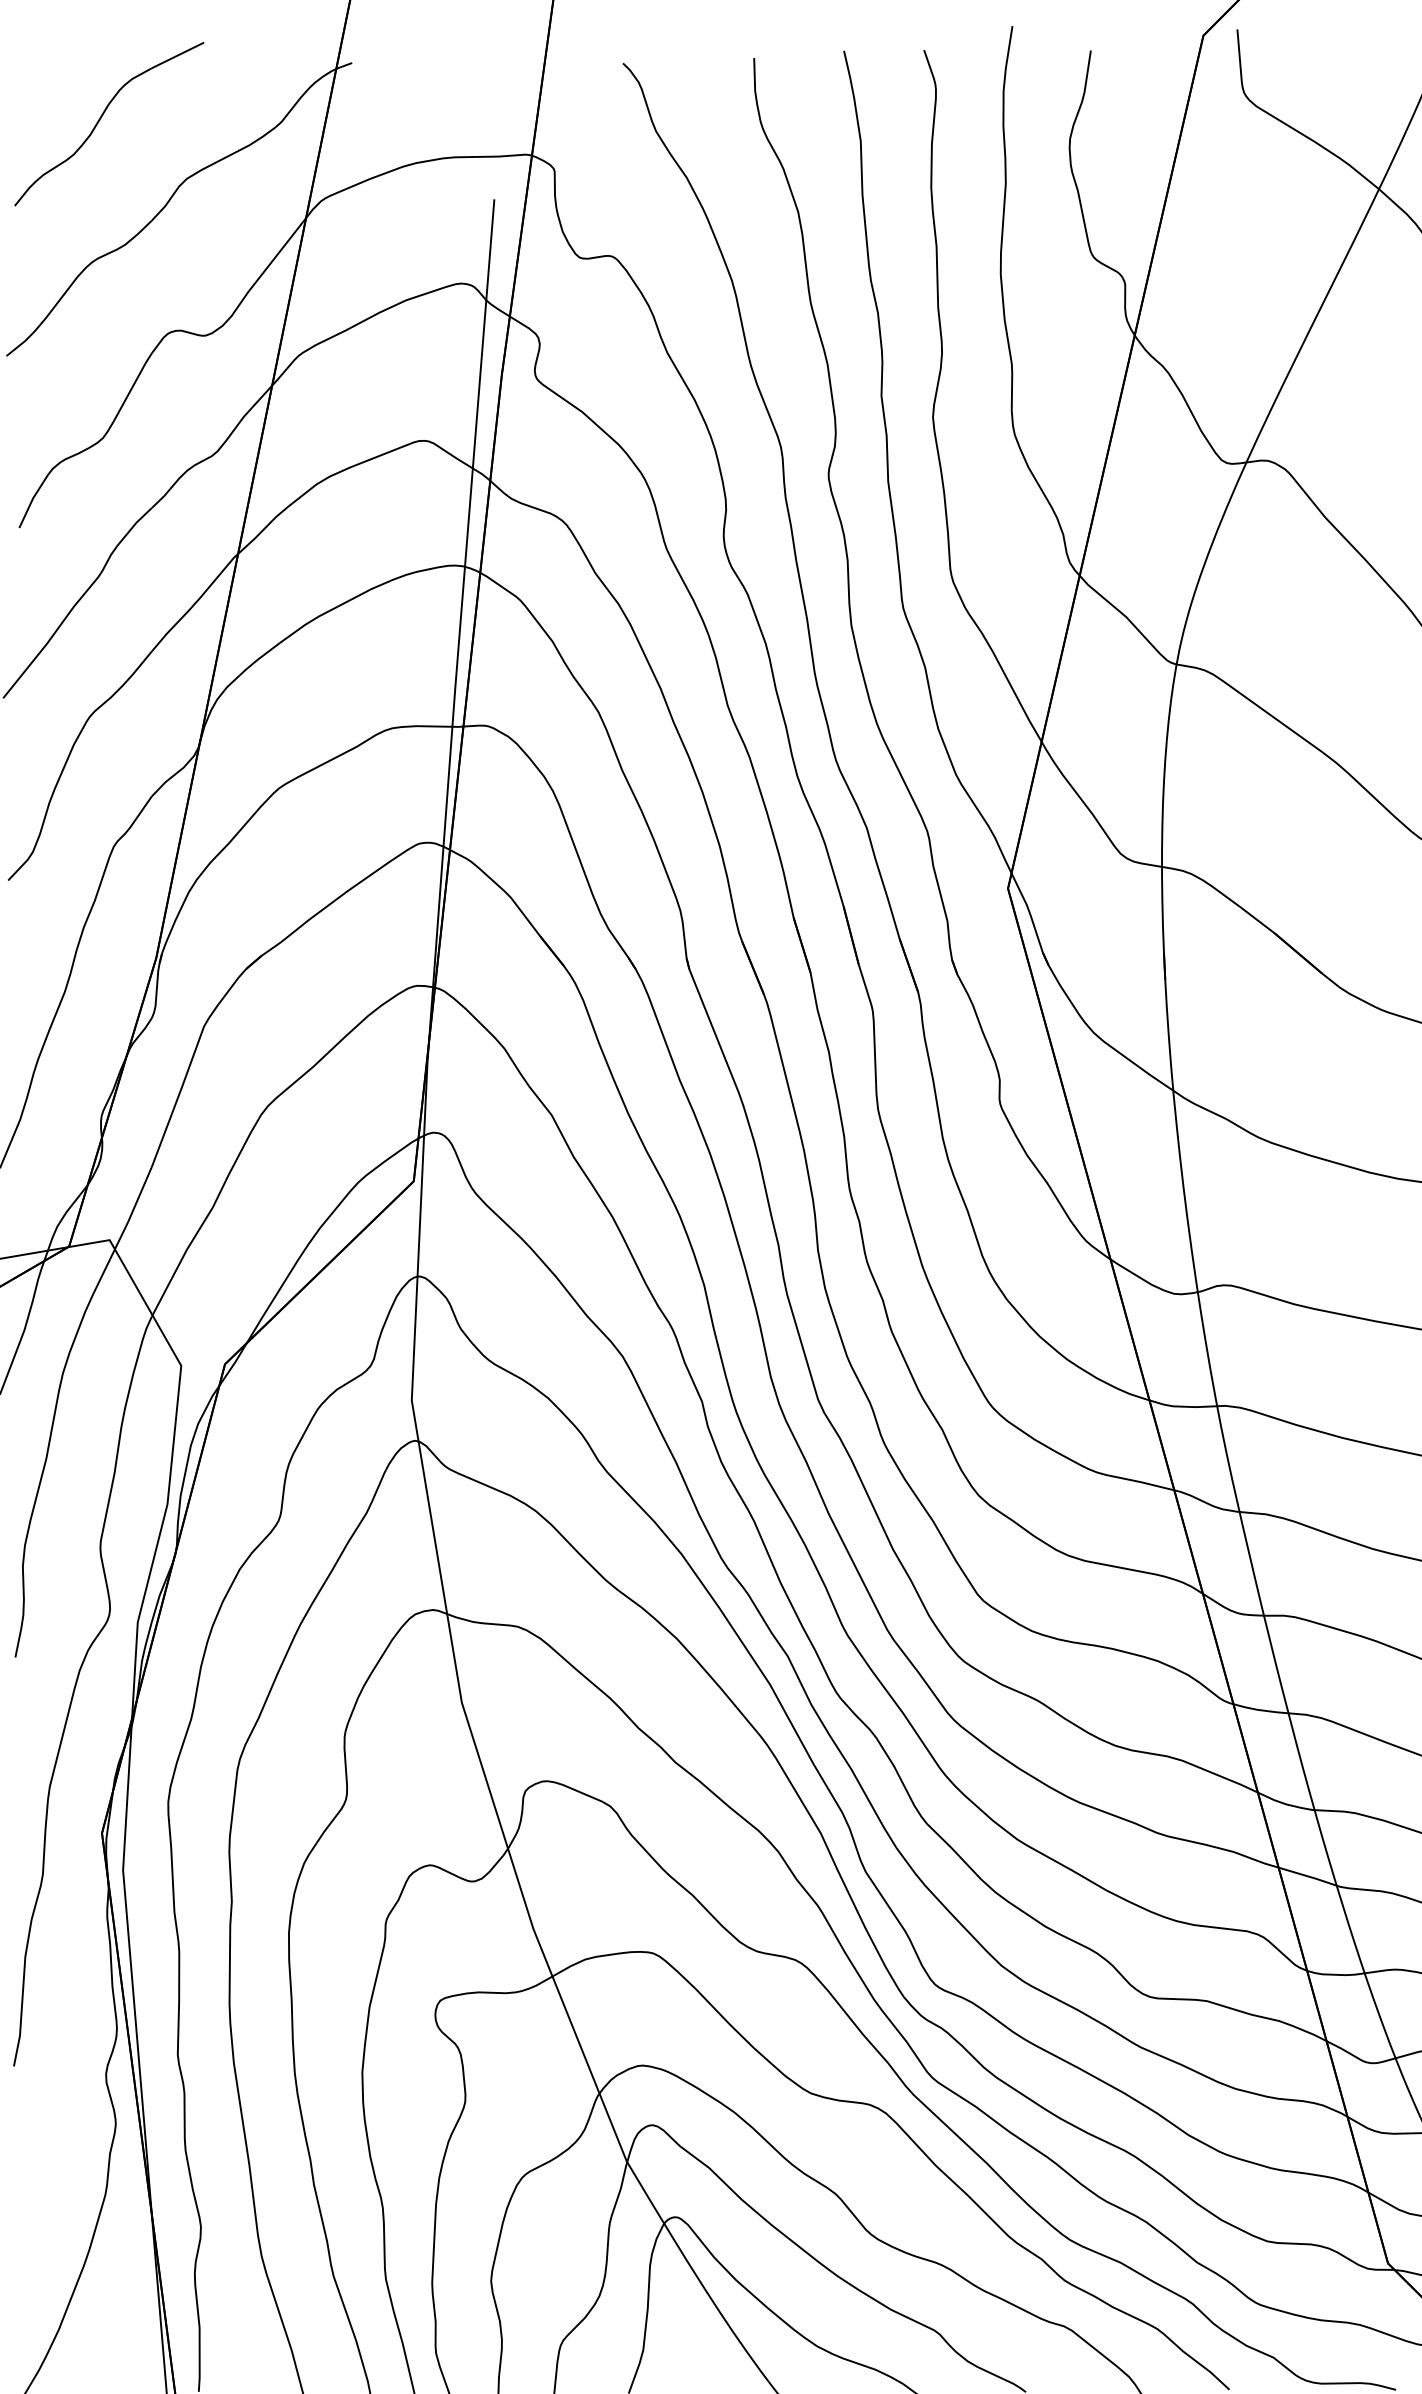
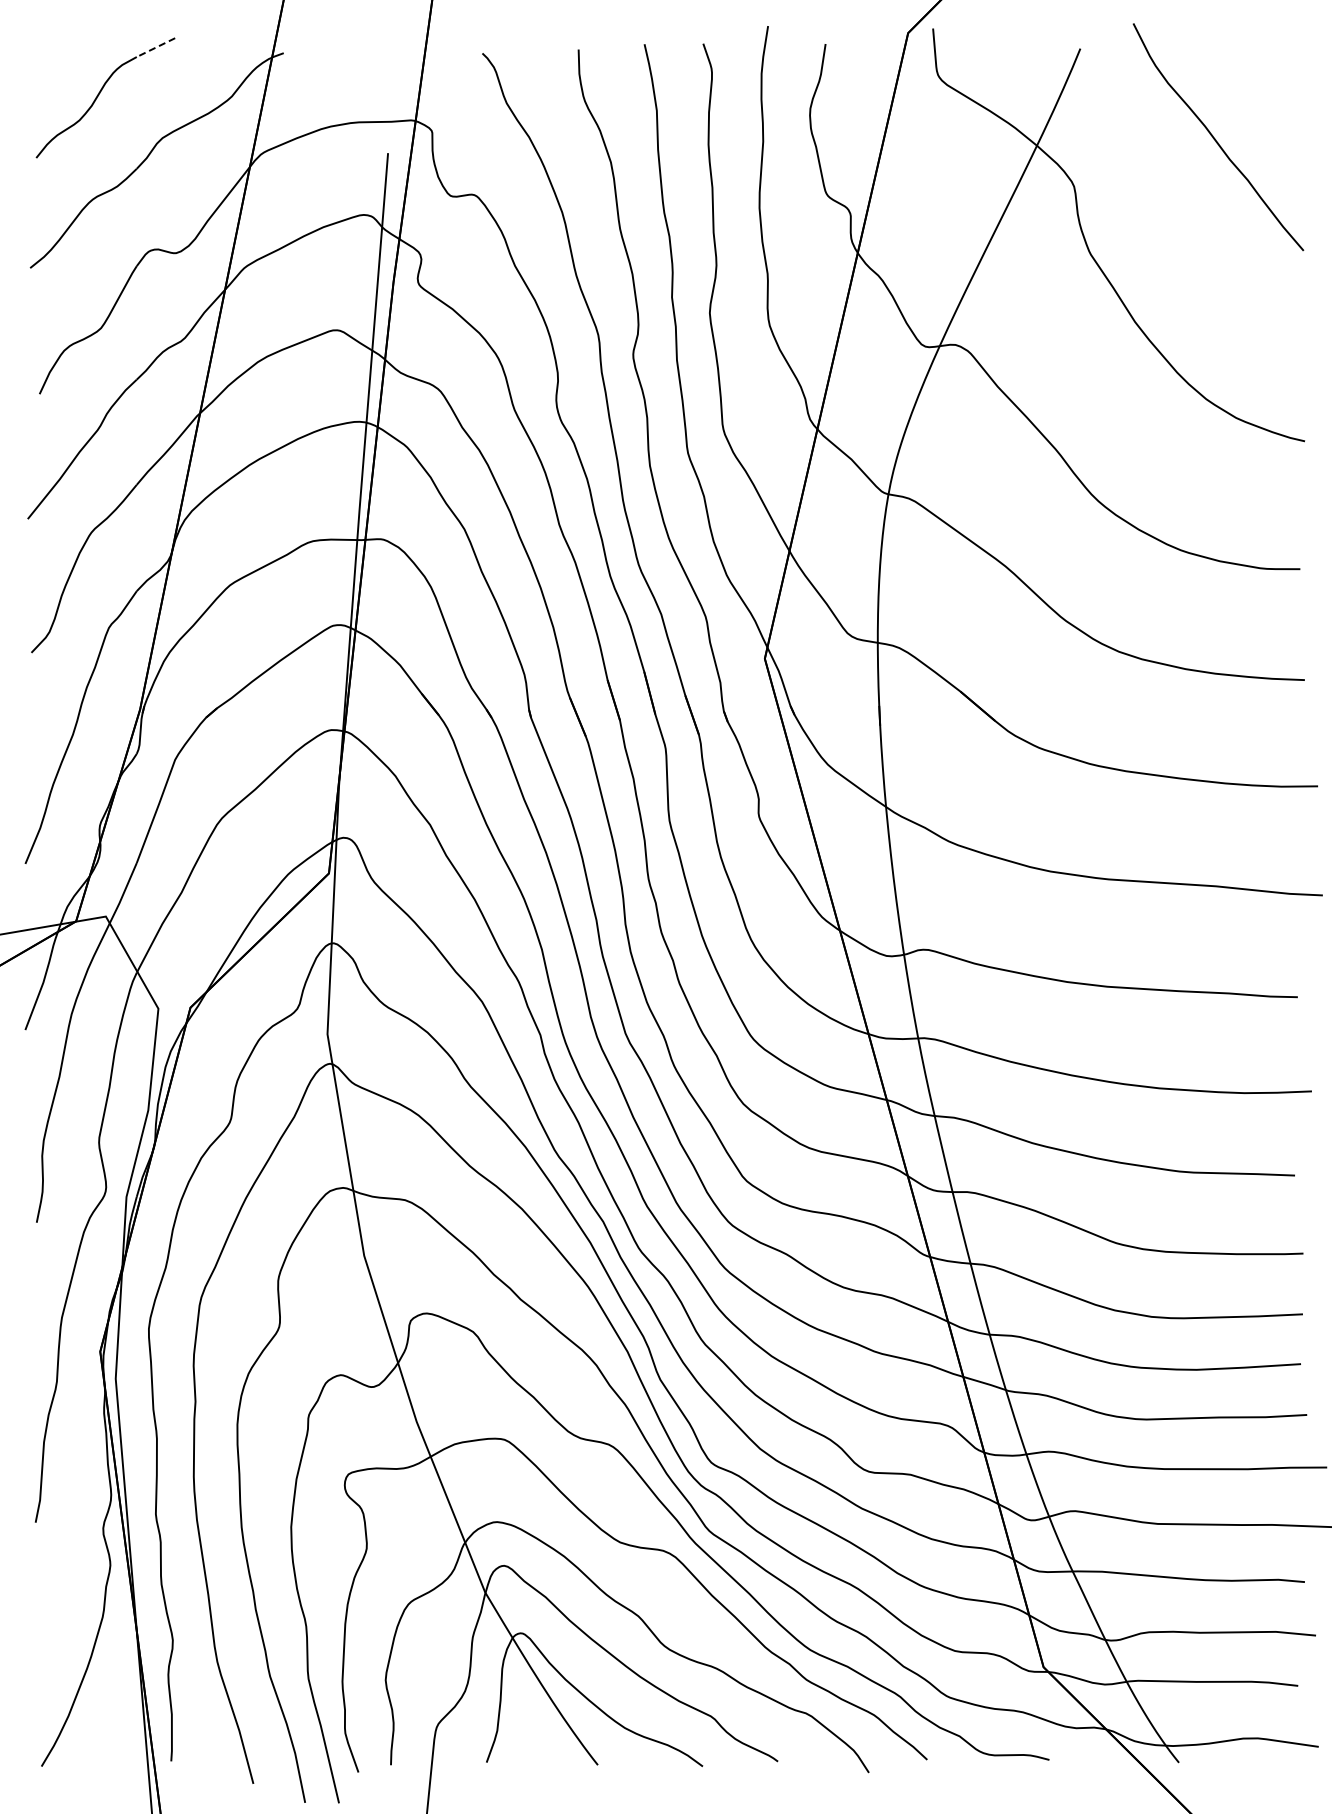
line: (177, 55) -> (155, 47), solid -> dashed

